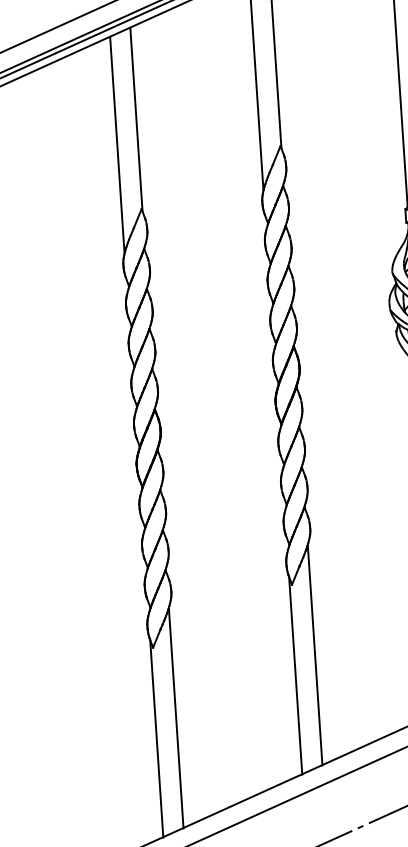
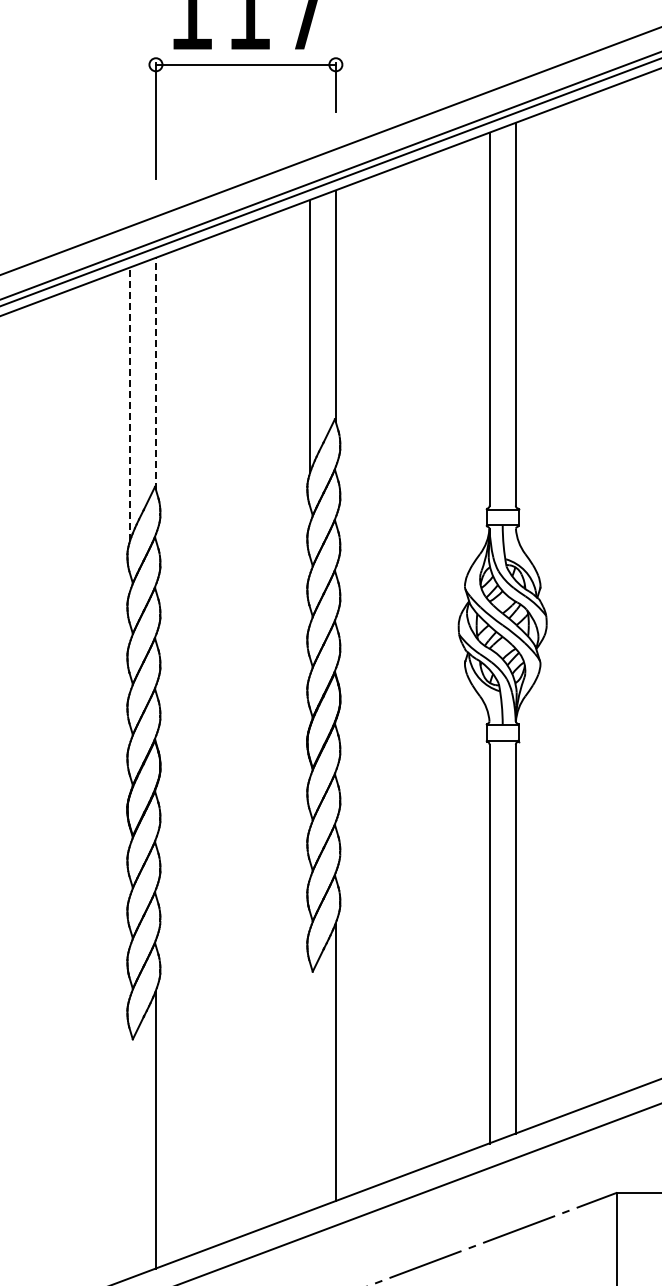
line: (136, 120) -> (155, 374), solid -> dashed
line: (117, 144) -> (129, 403), solid -> dashed
line: (295, 675) -> (309, 1086), removed
line: (156, 738) -> (129, 1153), removed

